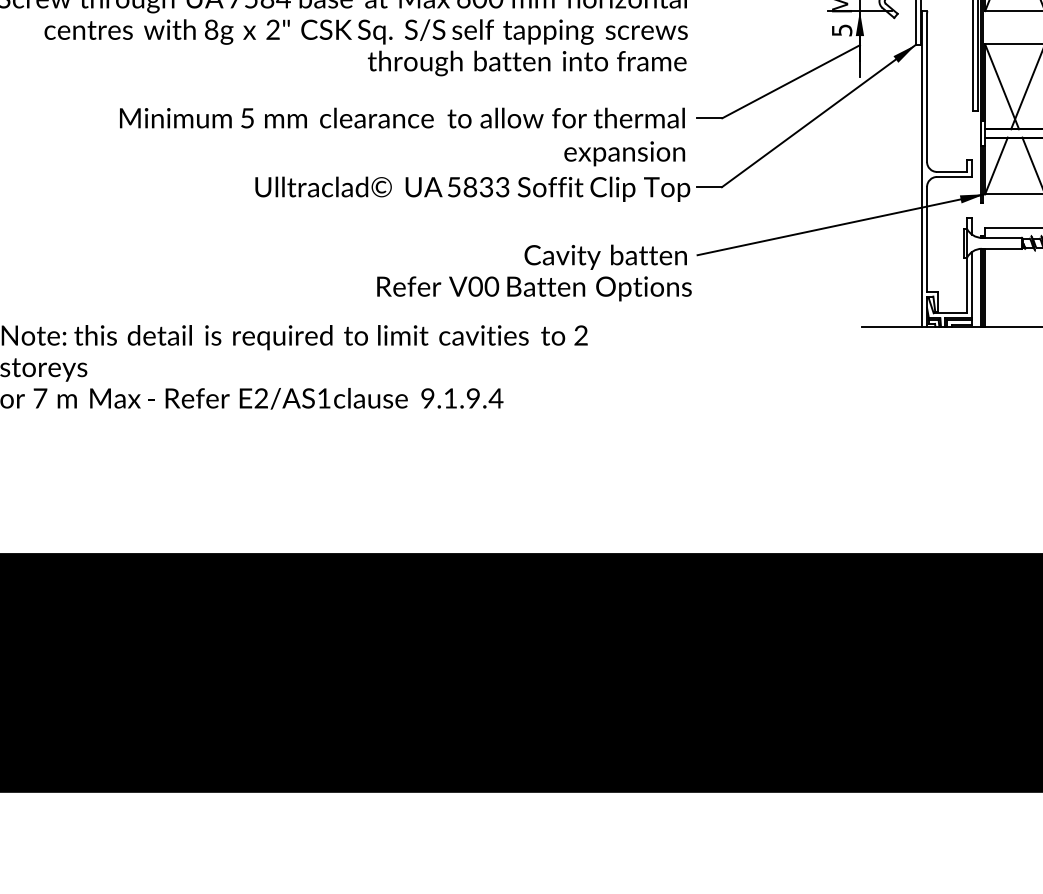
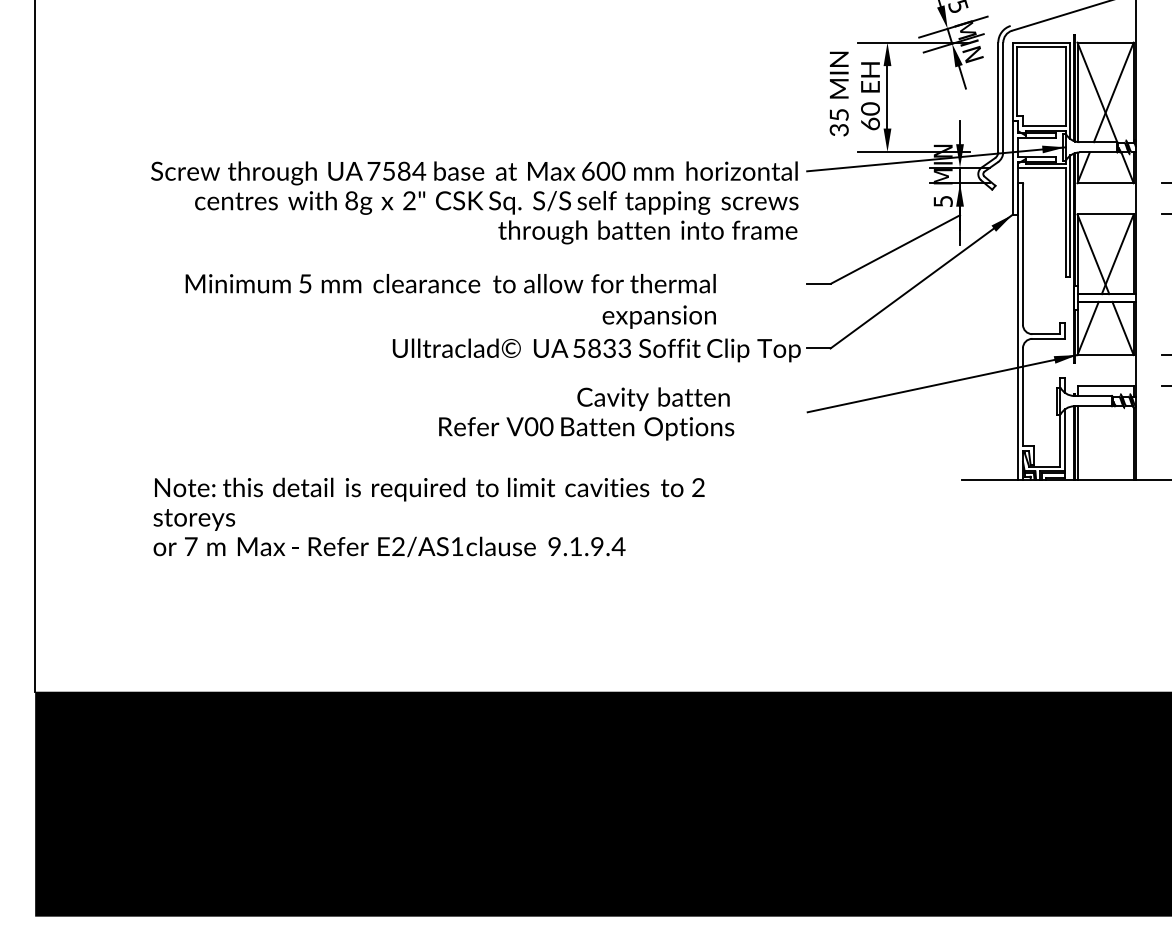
text: (402, 137) -> (450, 301), moved
text: (534, 272) -> (586, 413), moved

